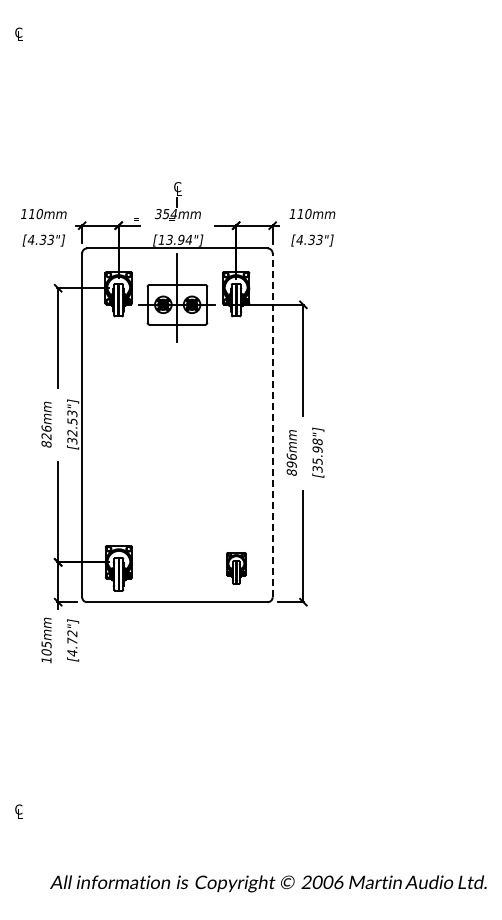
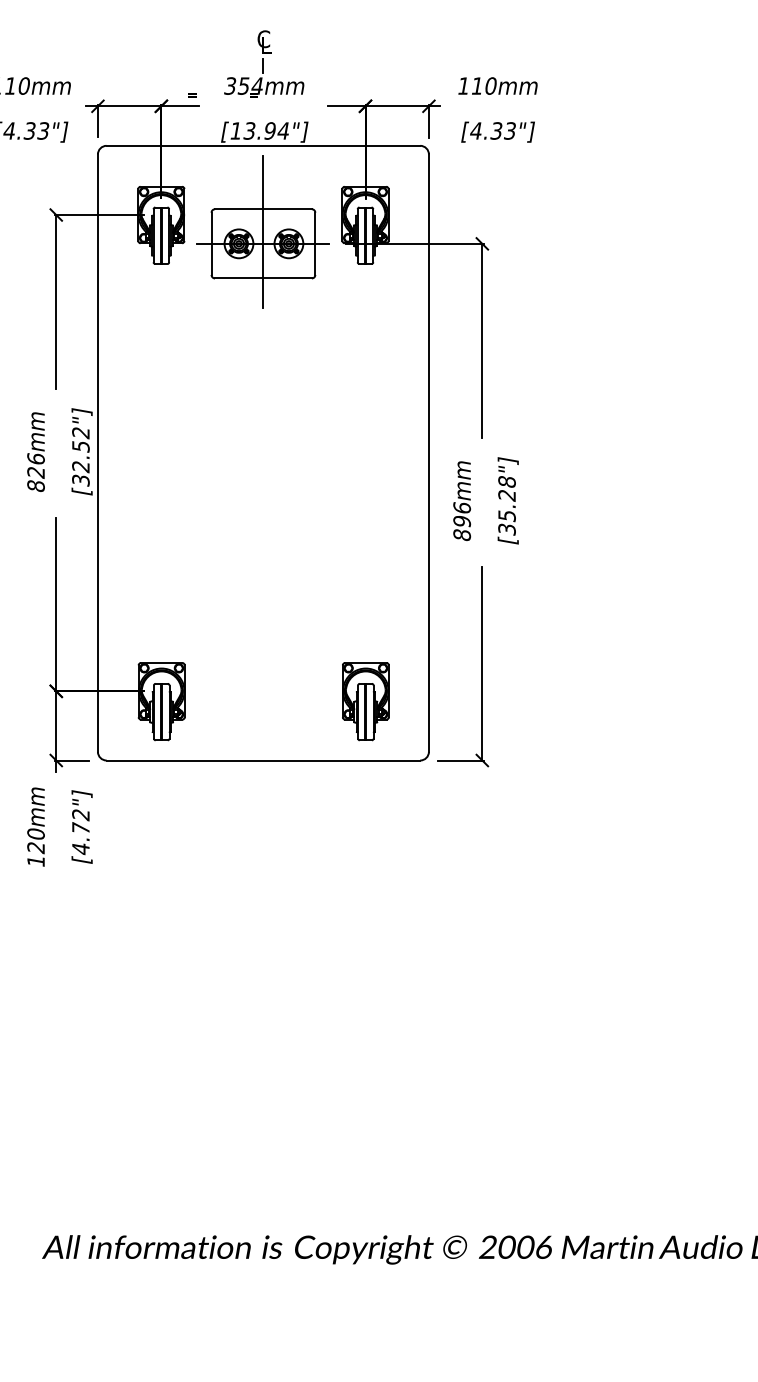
text: (72, 413) -> (81, 432), [32.53"] -> [32.52"]
line: (272, 425) -> (428, 453), dashed -> solid
text: (317, 449) -> (506, 495), [35.98"] -> [35.28"]
part: (236, 568) -> (366, 701), size x1.43
text: (46, 648) -> (35, 840), 105mm -> 120mm

